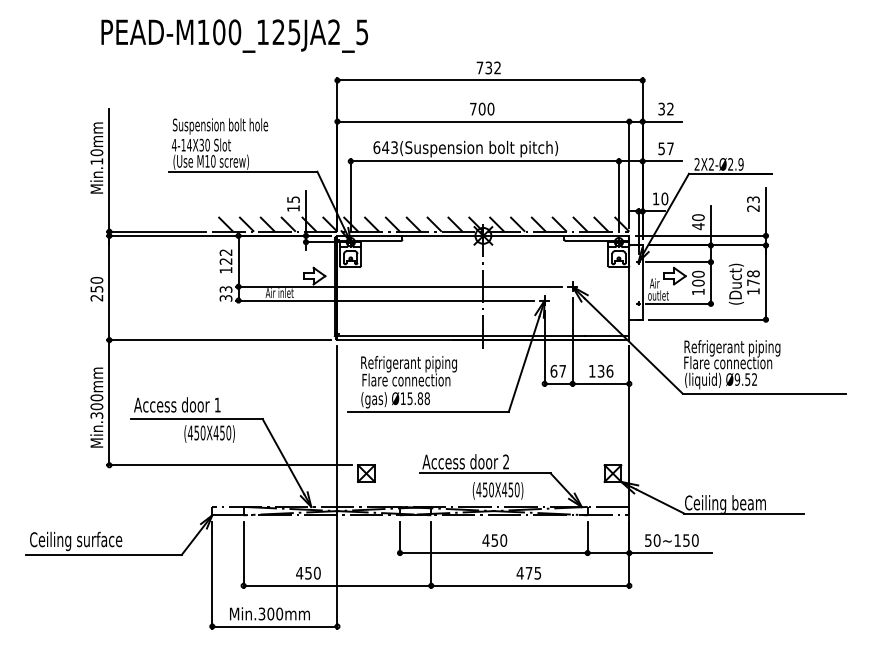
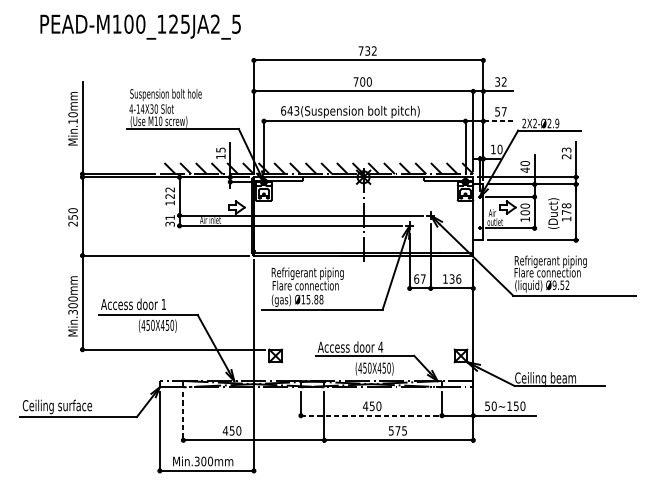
text: (234, 35) -> (140, 26), moved
line: (662, 161) -> (498, 121), solid -> dashed
text: (225, 289) -> (169, 217), 33 -> 31
text: (505, 461) -> (380, 346), 2 -> 4
line: (493, 553) -> (371, 416), solid -> dashed
line: (243, 555) -> (183, 417), solid -> dashed
text: (519, 573) -> (390, 431), 475 -> 575

